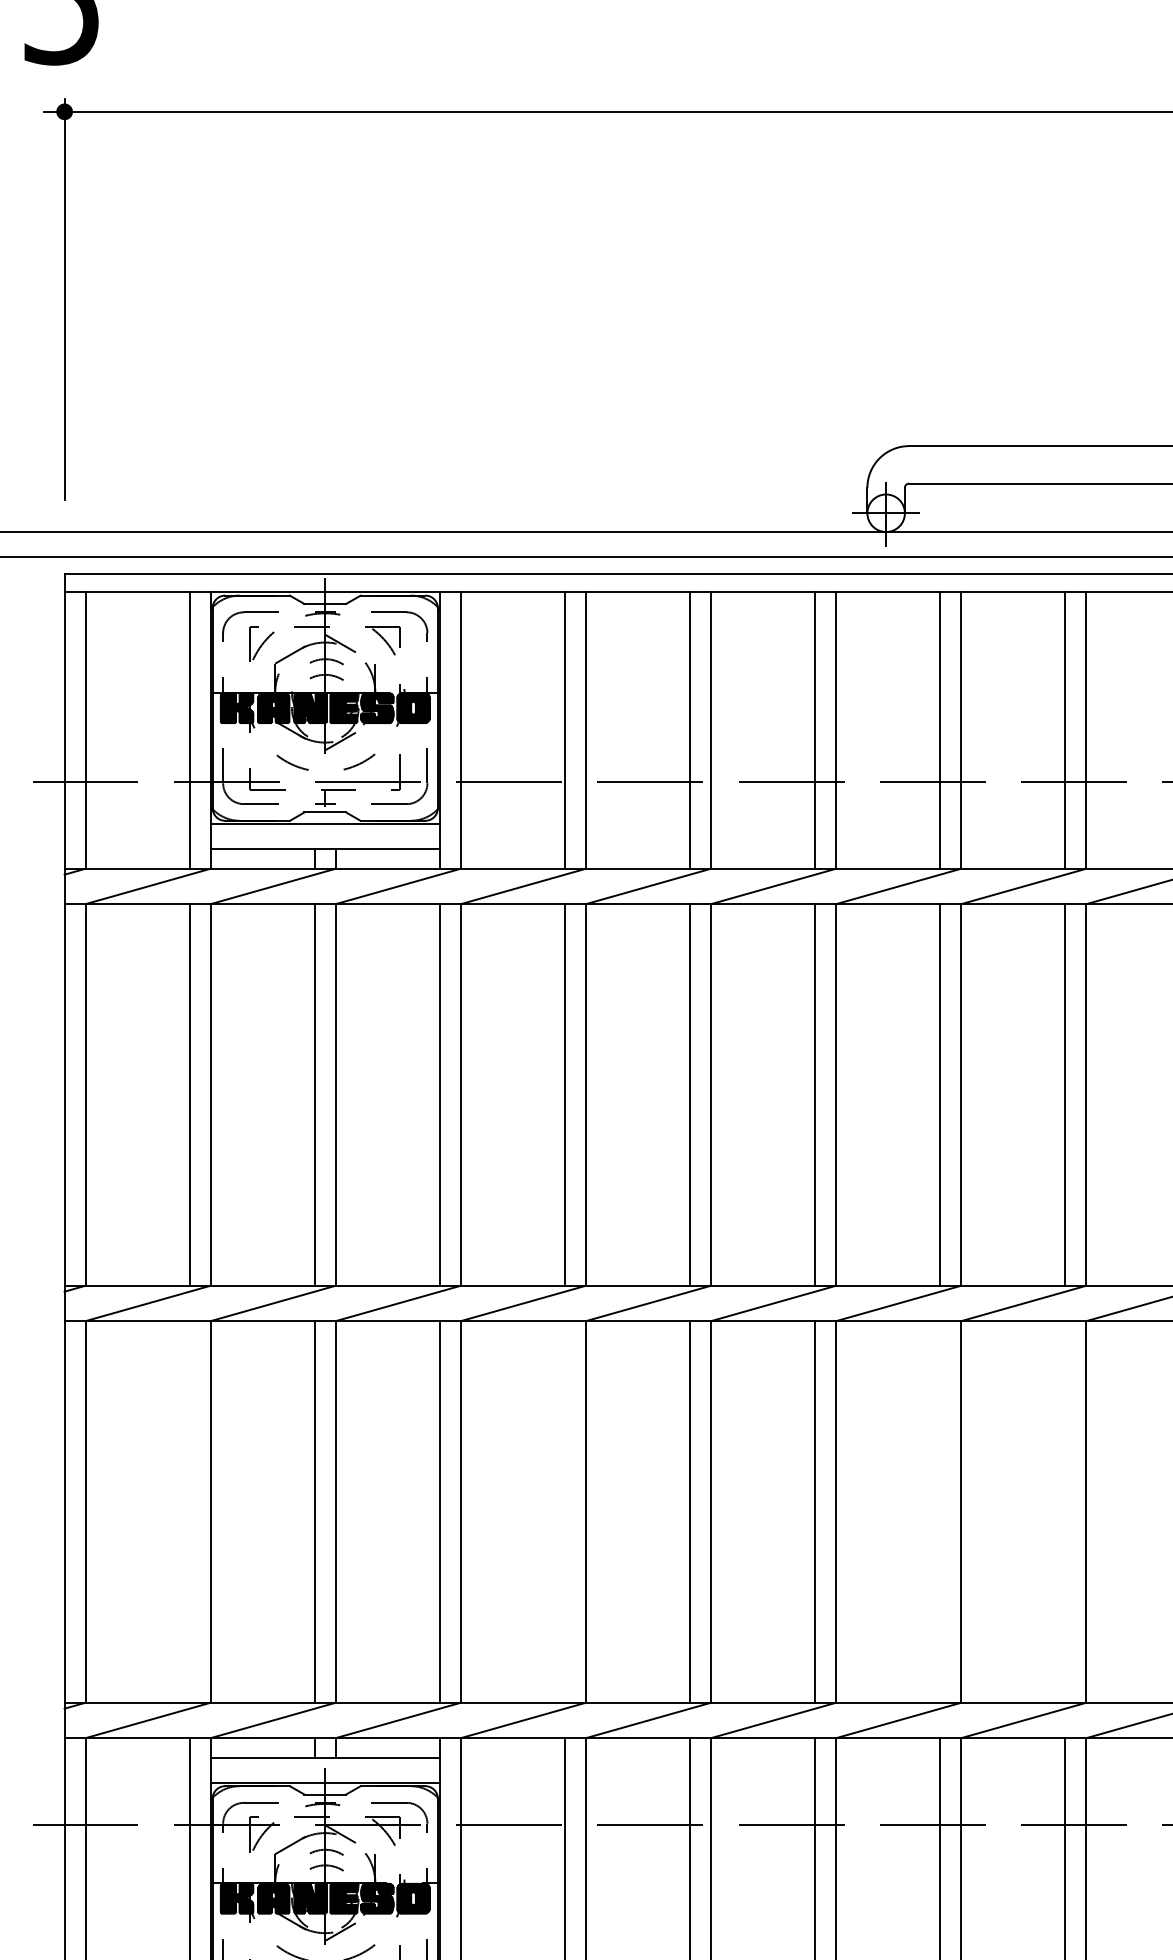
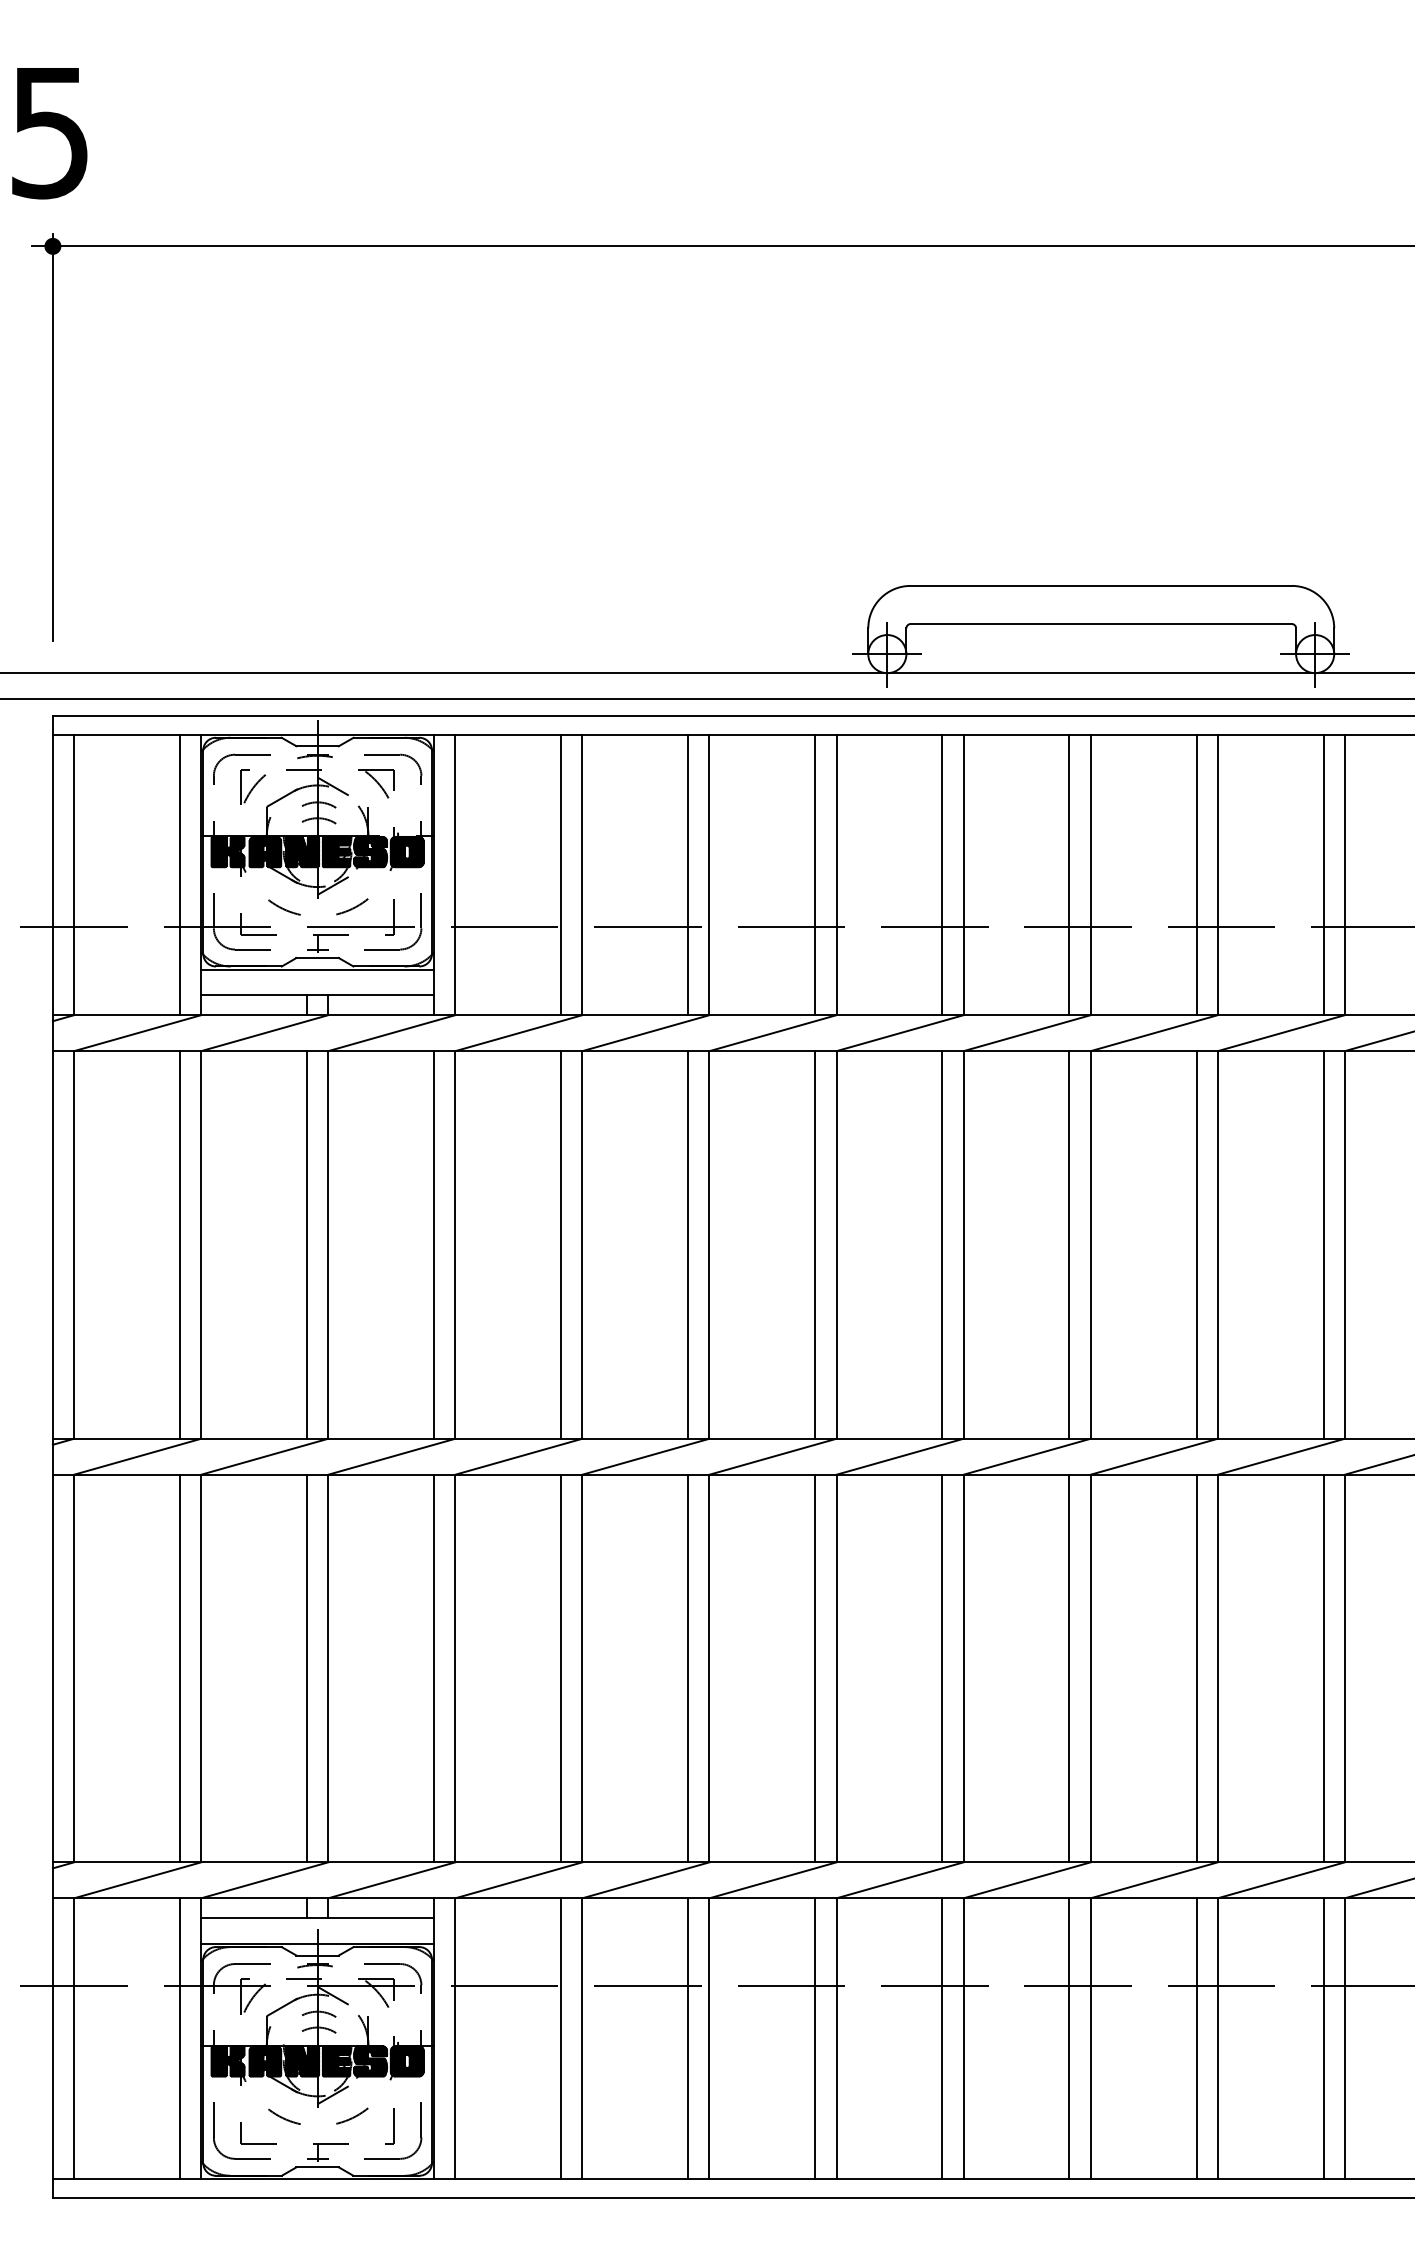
line: (189, 1511) -> (179, 1668), added
line: (565, 1511) -> (561, 1668), added
line: (940, 1511) -> (942, 1668), added
line: (1065, 1511) -> (1069, 1668), added

